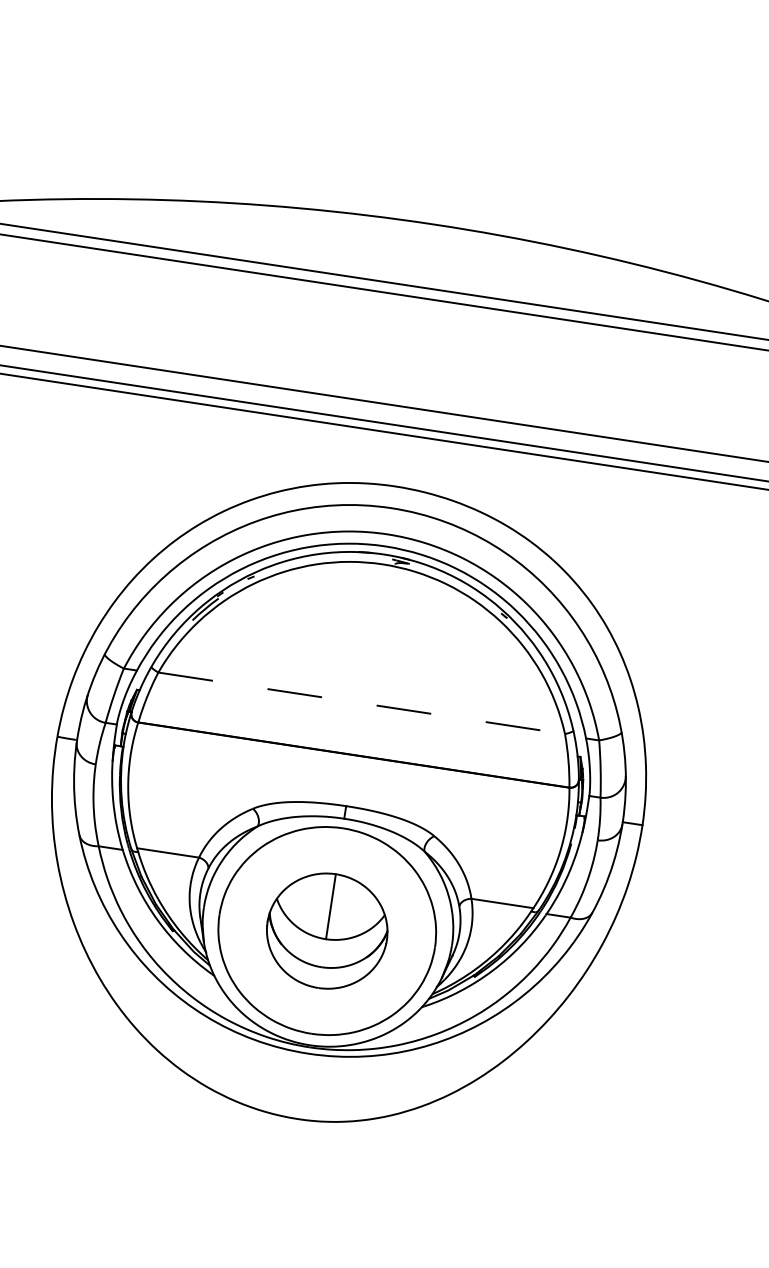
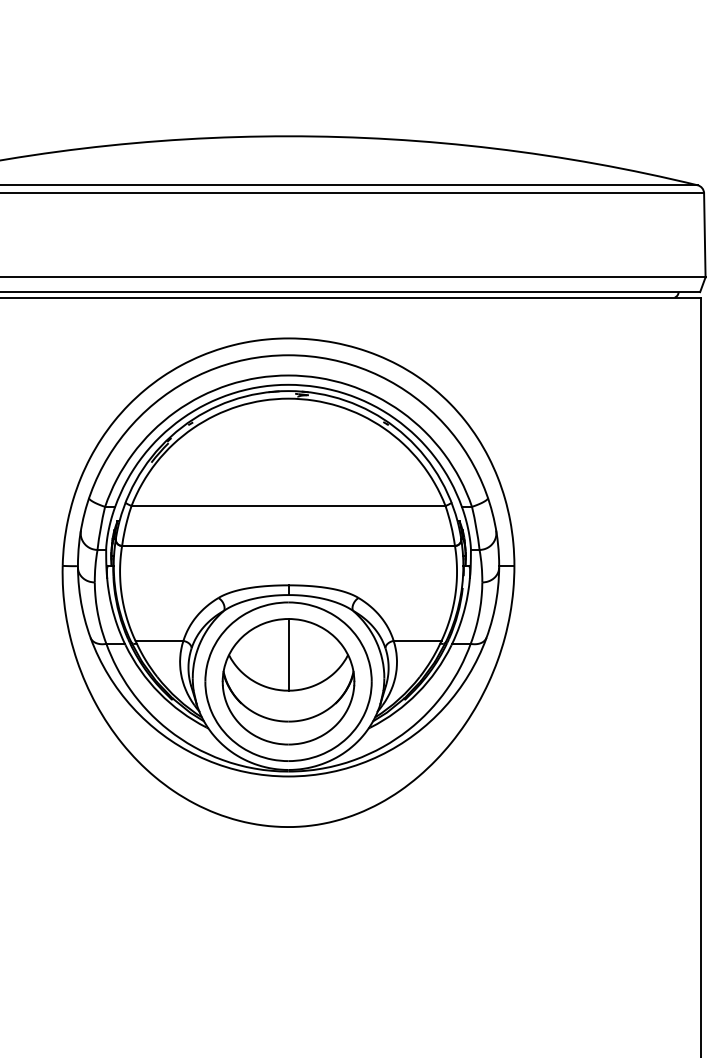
line: (361, 702) -> (288, 505), dashed -> solid
part: (327, 930) -> (288, 681), size x1.43

